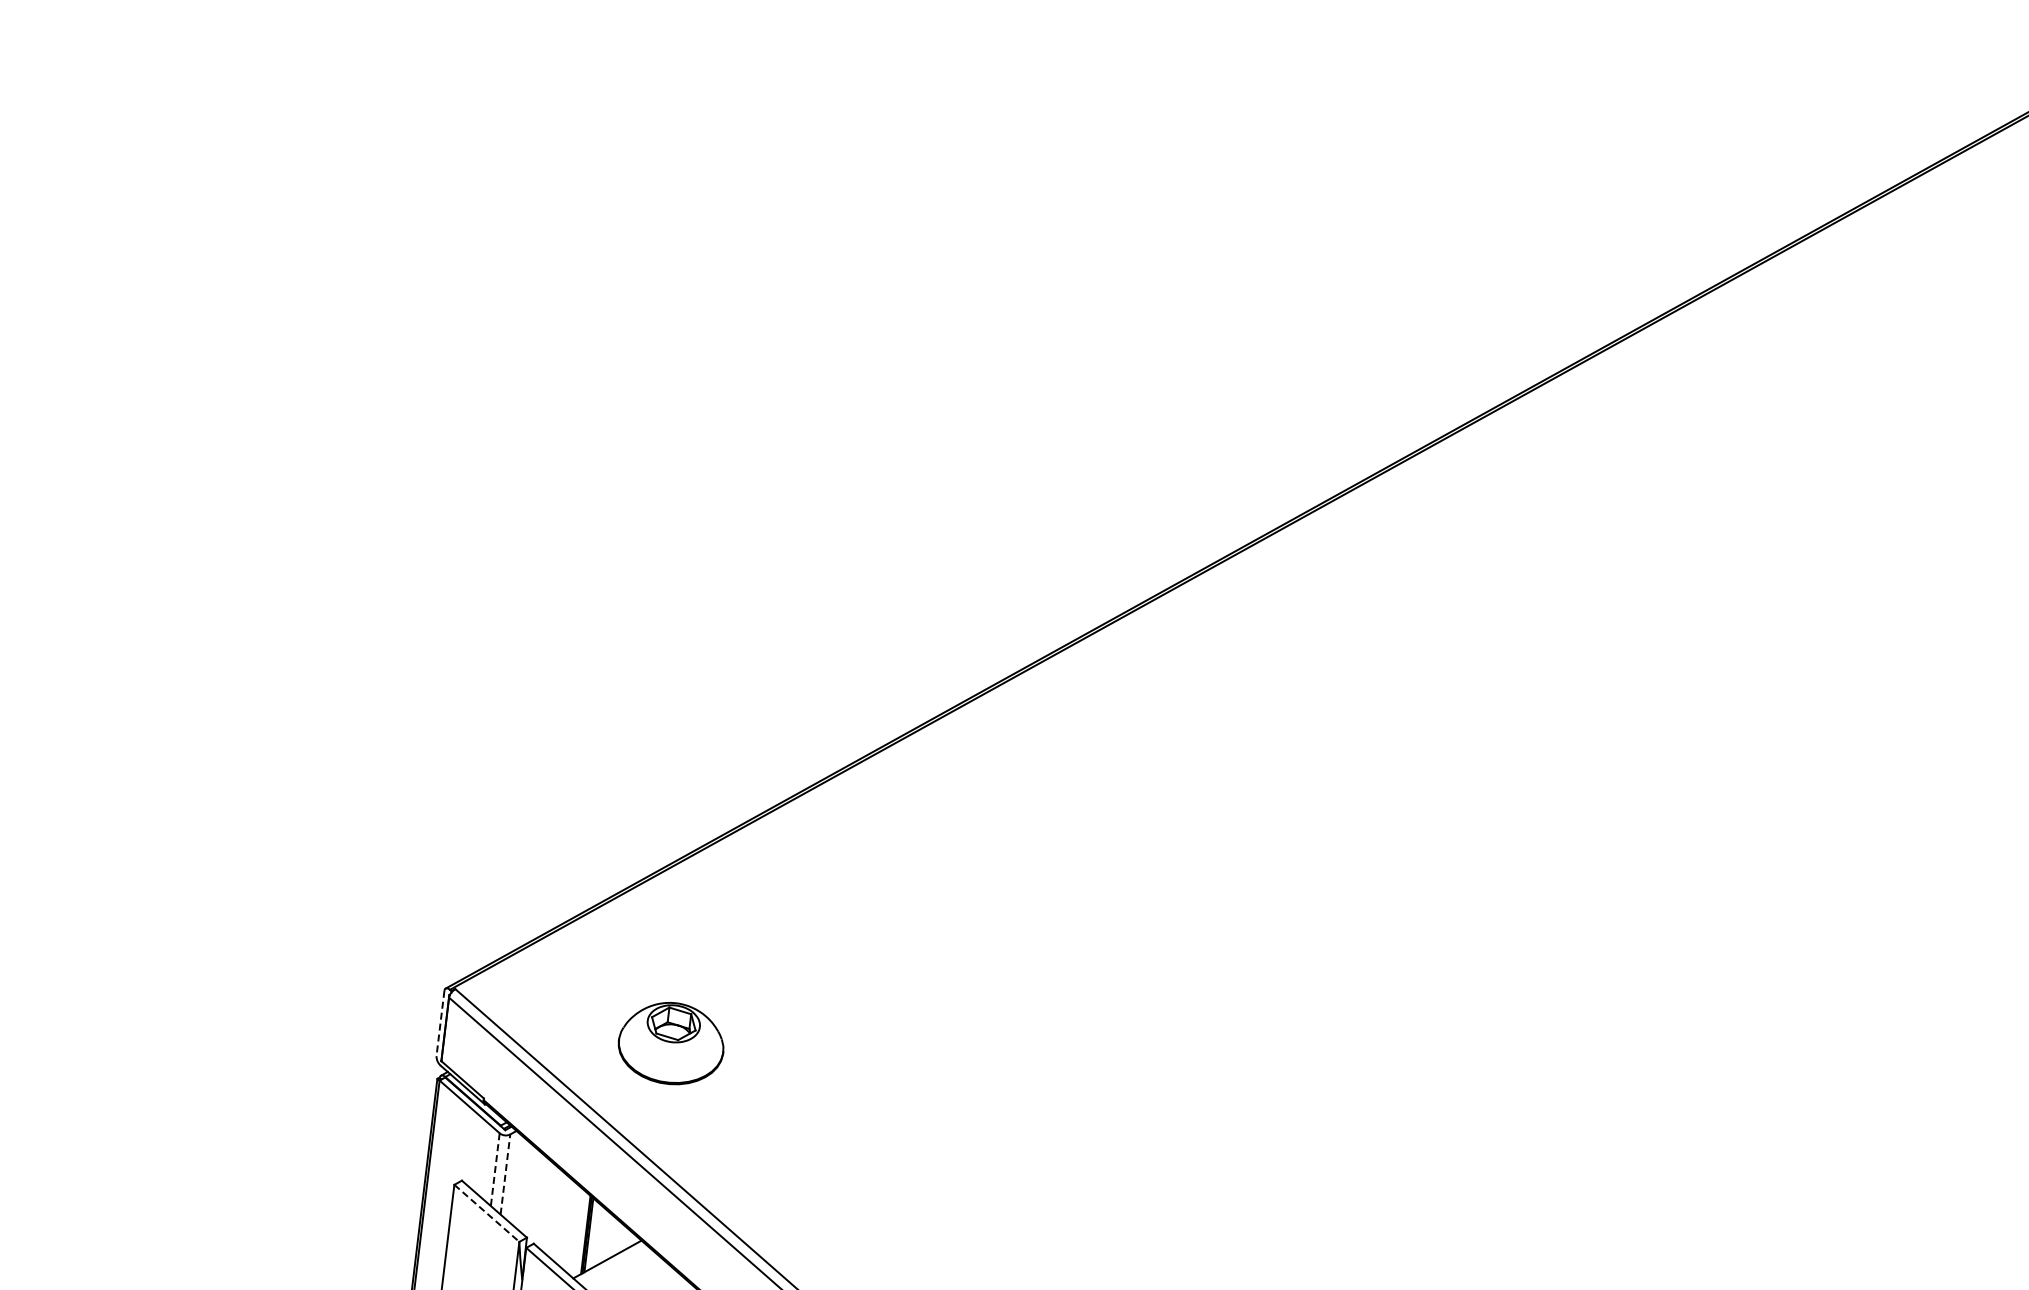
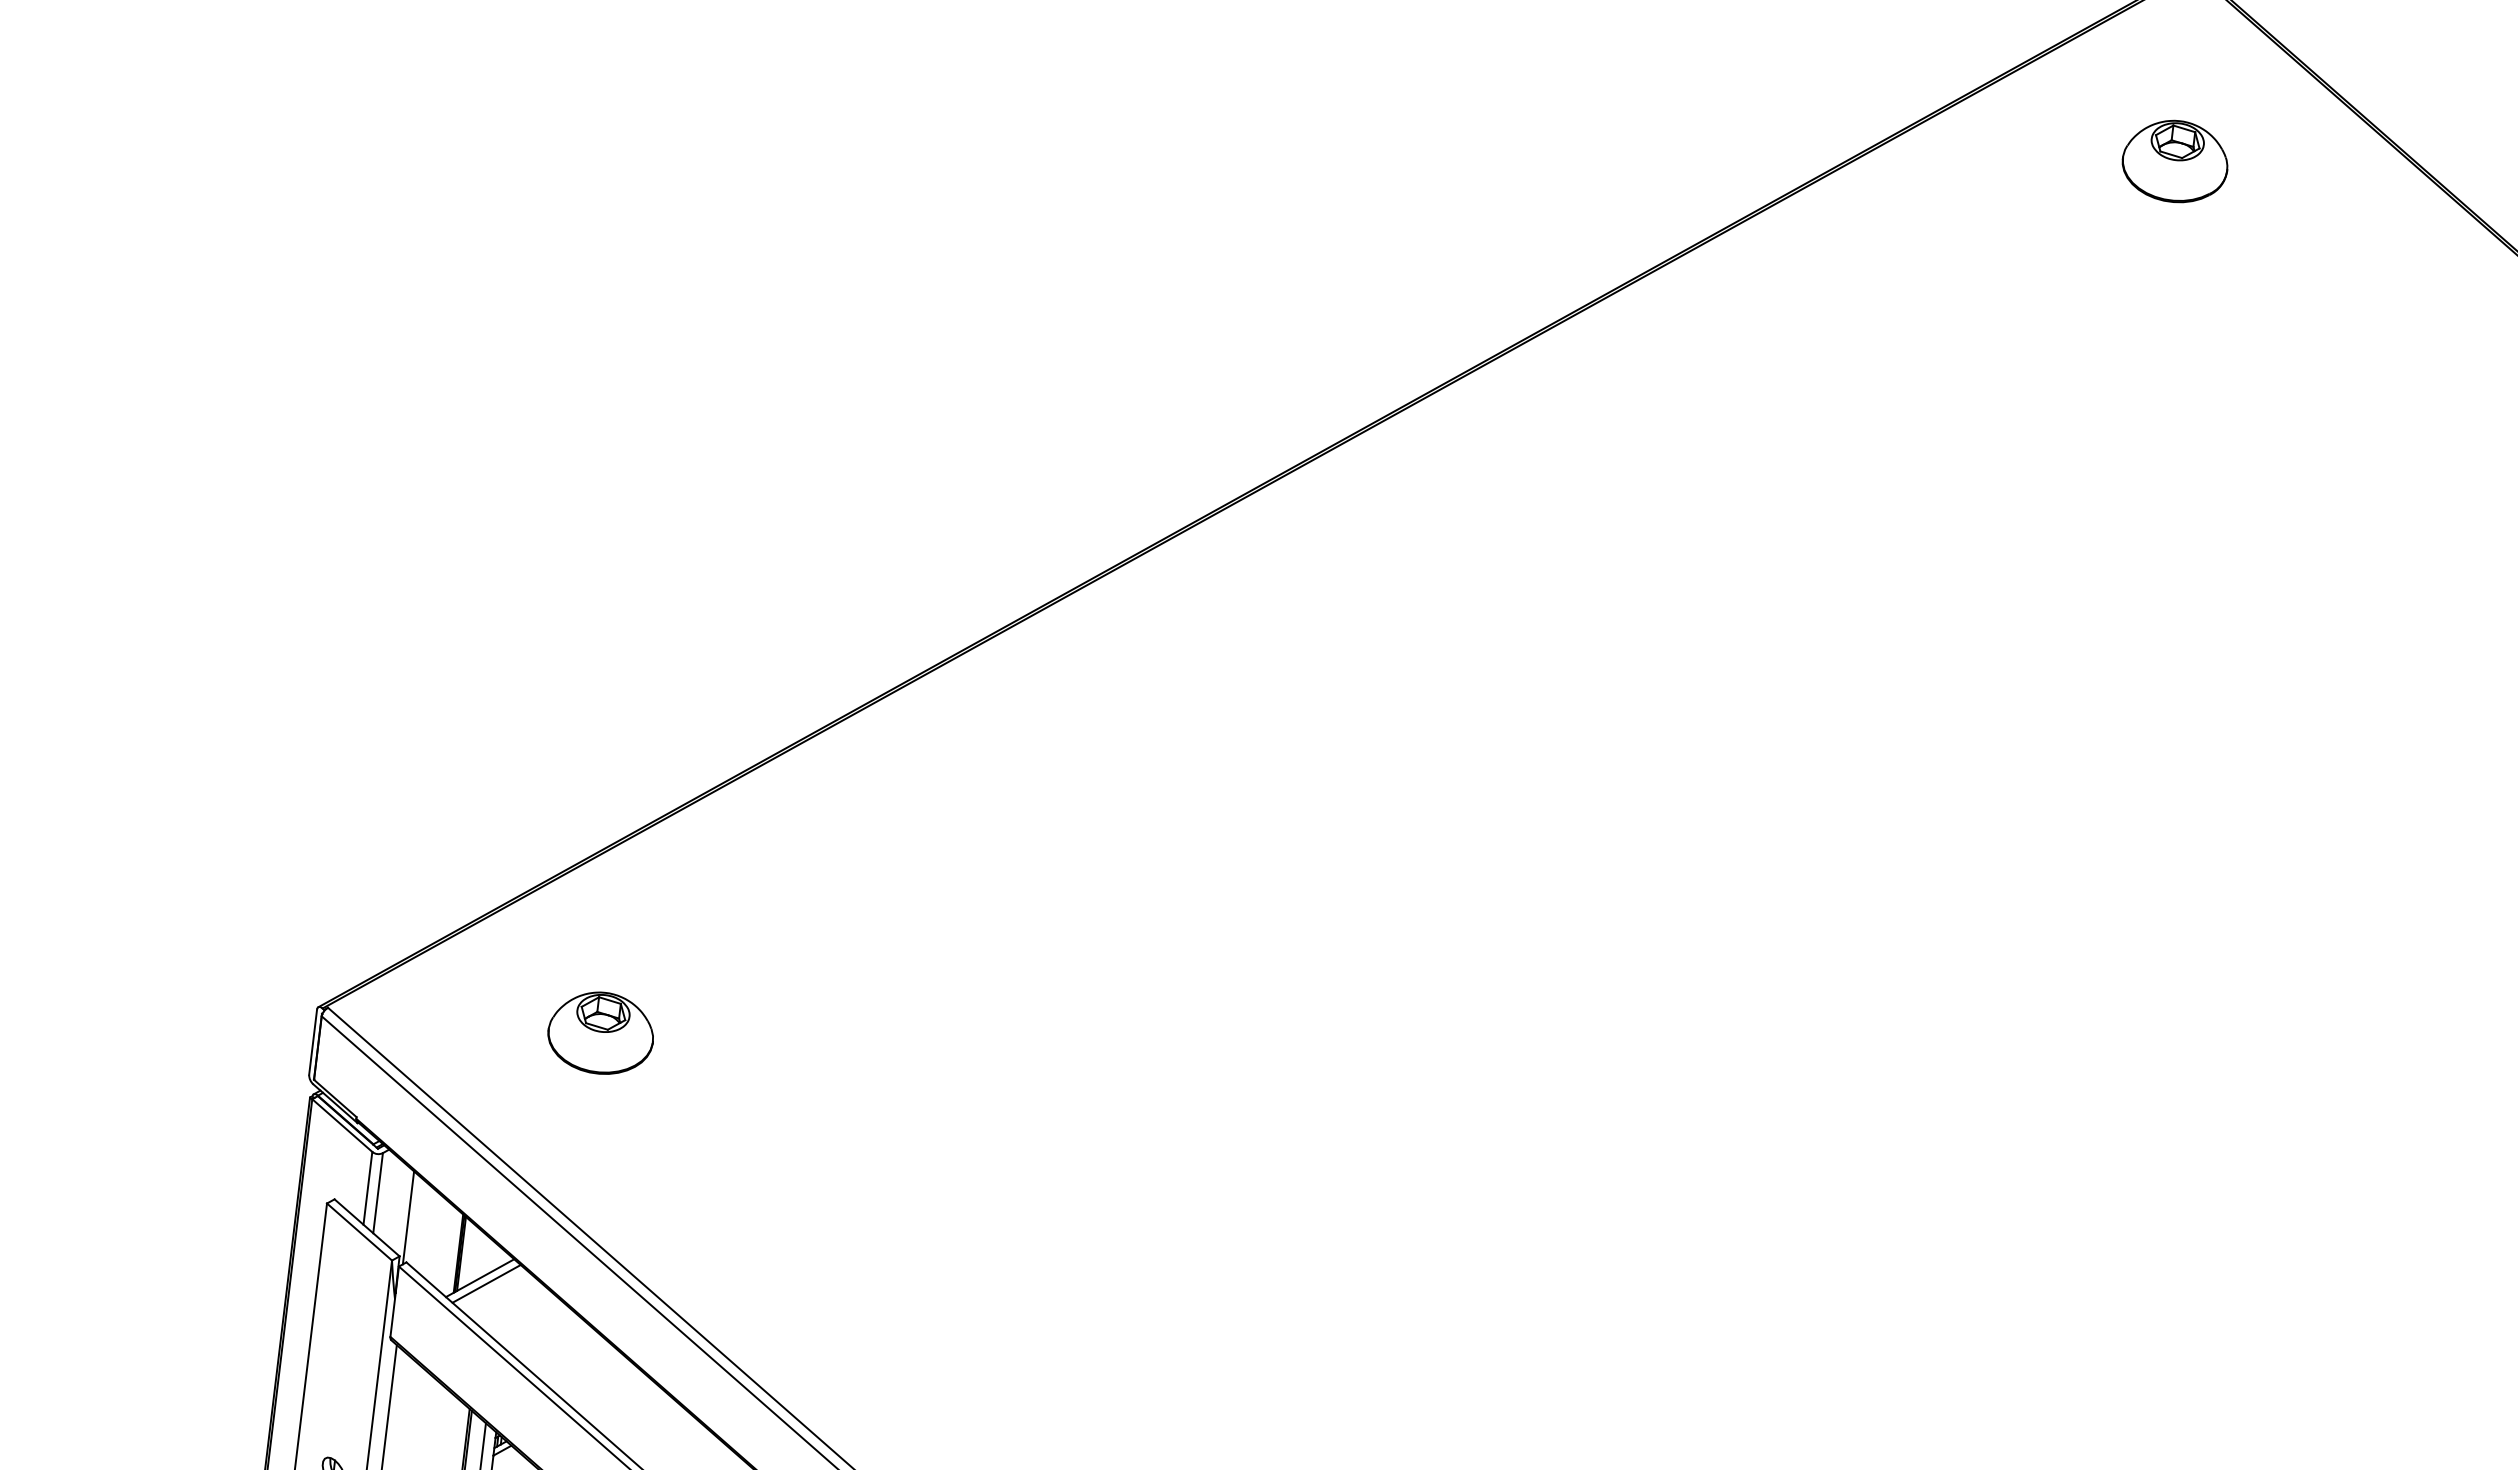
line: (440, 1023) -> (313, 1042), dashed -> solid
part: (670, 1042) -> (600, 1032), moved
line: (494, 1169) -> (367, 1188), dashed -> solid
line: (505, 1173) -> (378, 1192), dashed -> solid
line: (535, 1198) -> (408, 1217), added
line: (486, 1213) -> (359, 1232), dashed -> solid
line: (613, 1264) -> (486, 1283), added

